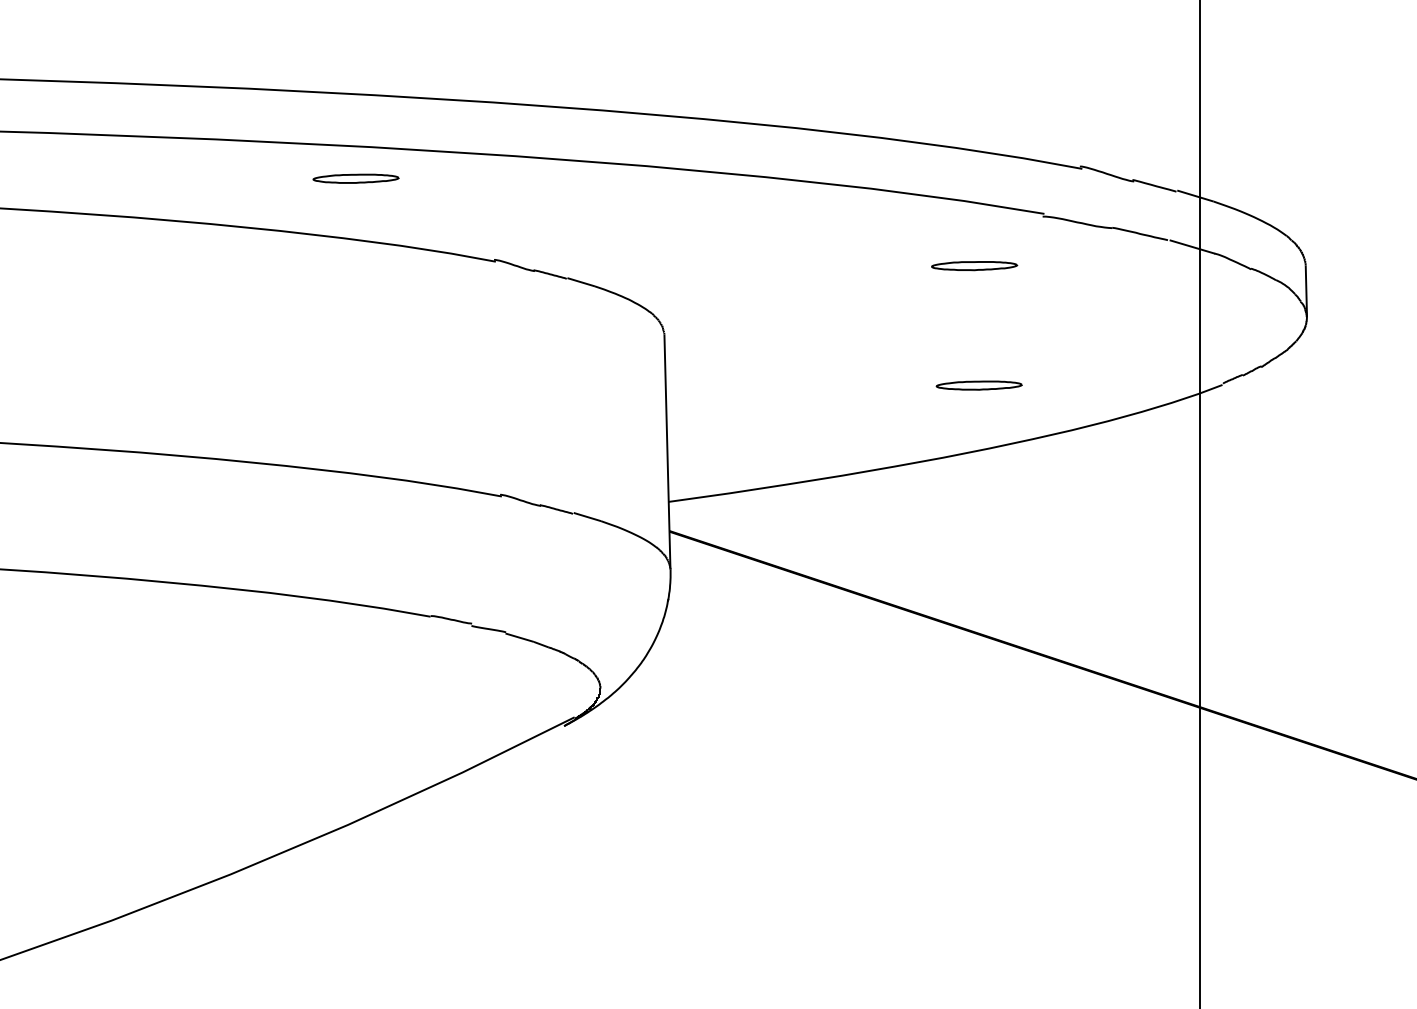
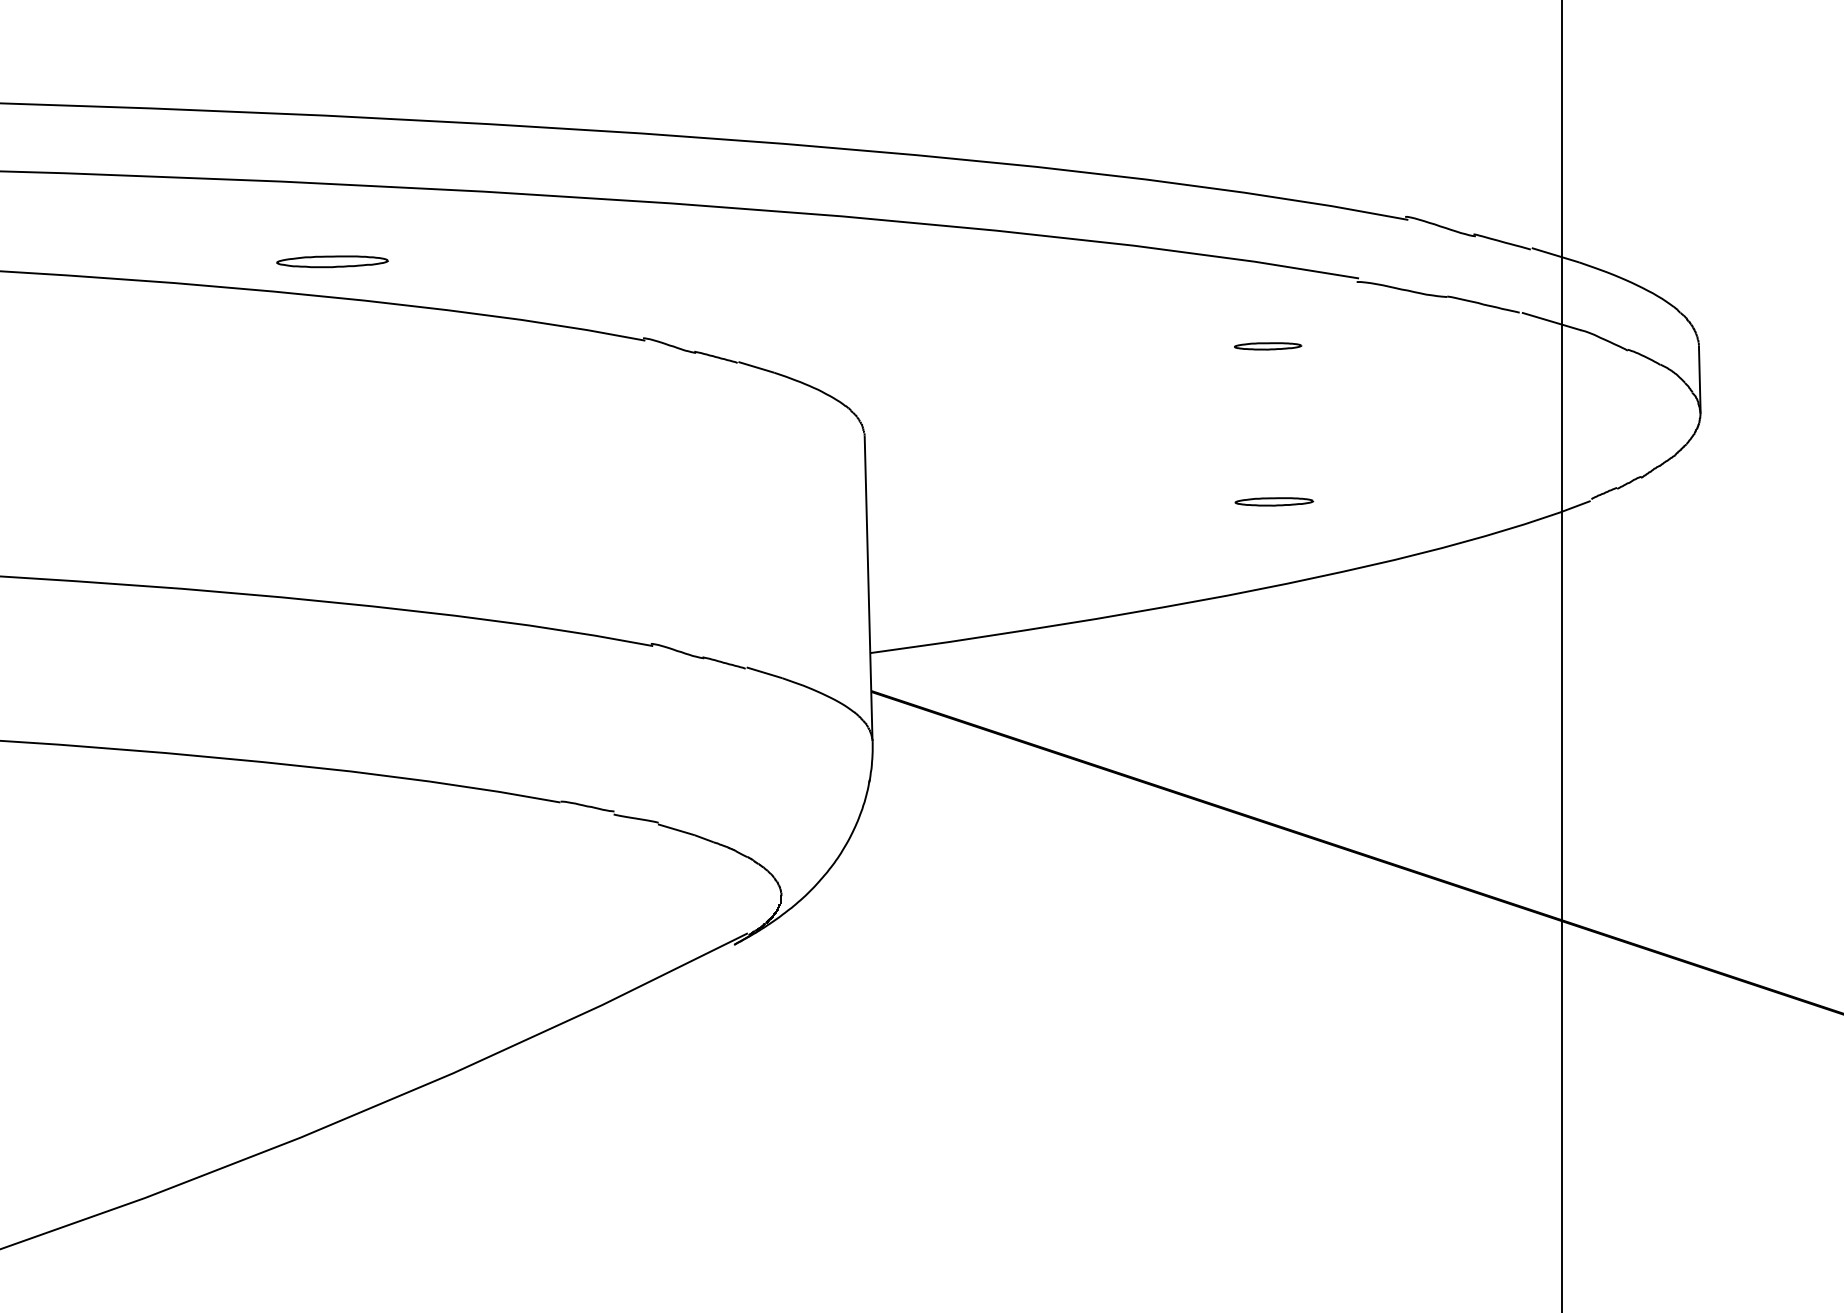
part: (356, 178) -> (332, 261), moved
part: (974, 266) -> (1267, 346), size x0.6
part: (979, 385) -> (1274, 501), size x0.7

